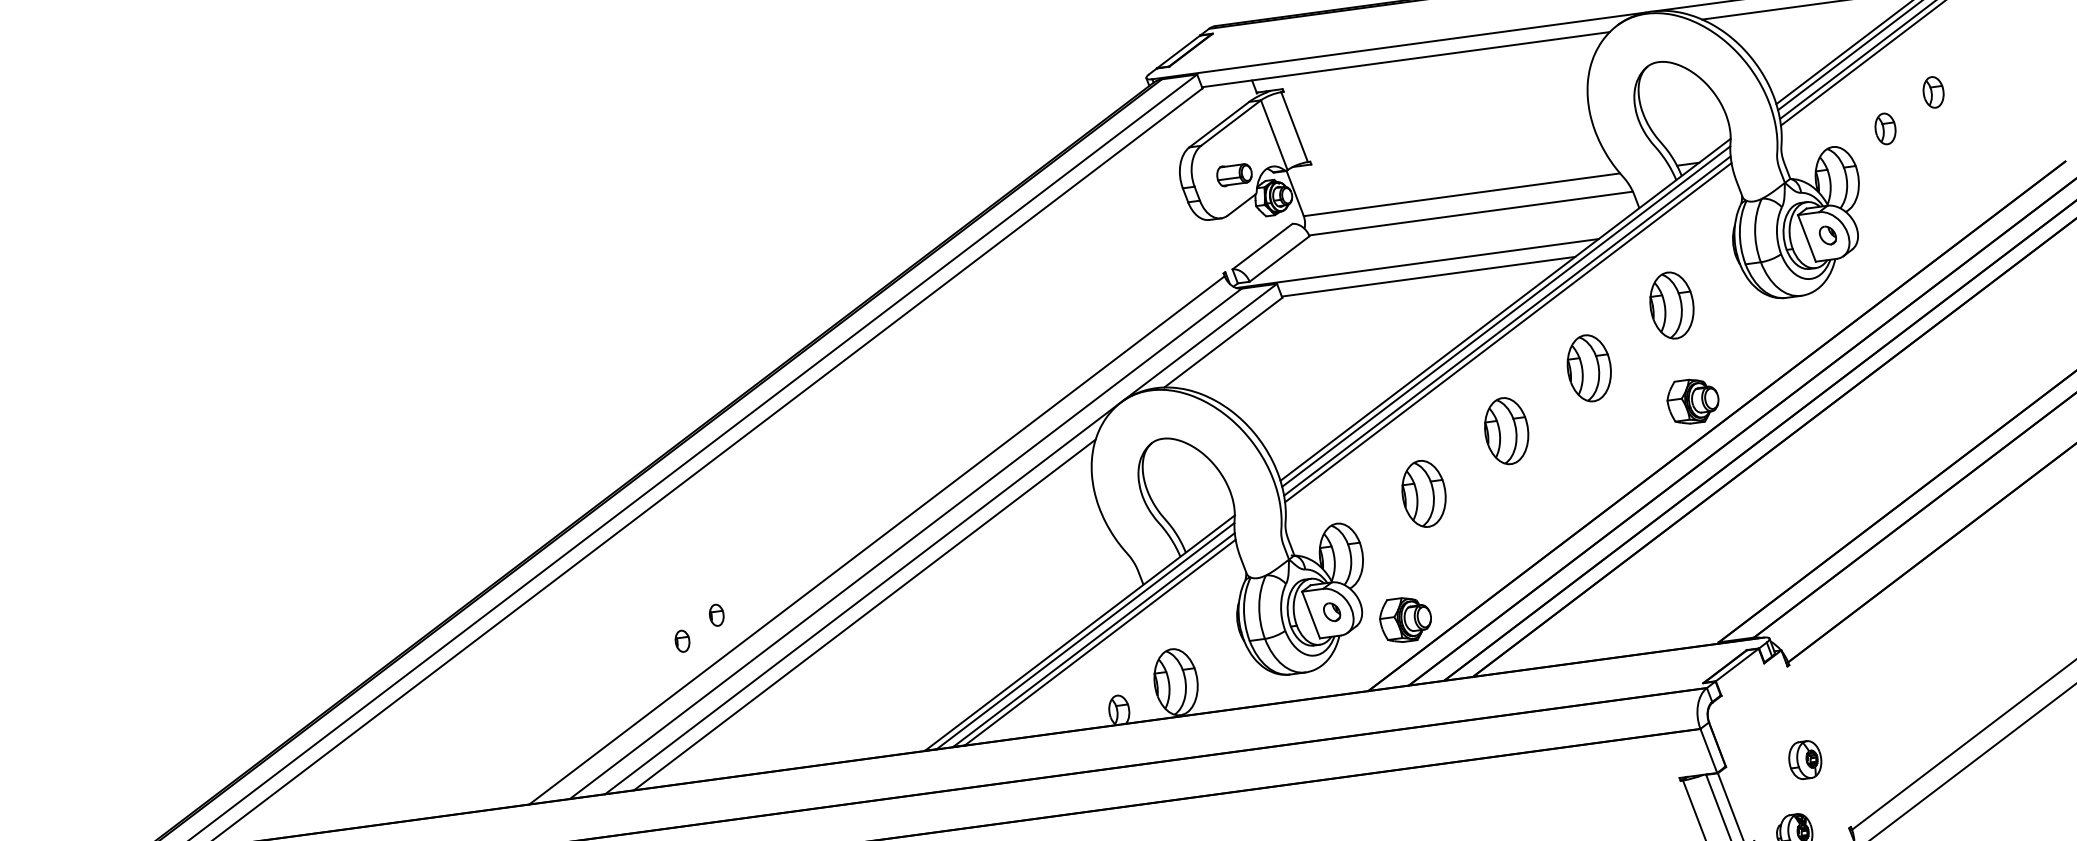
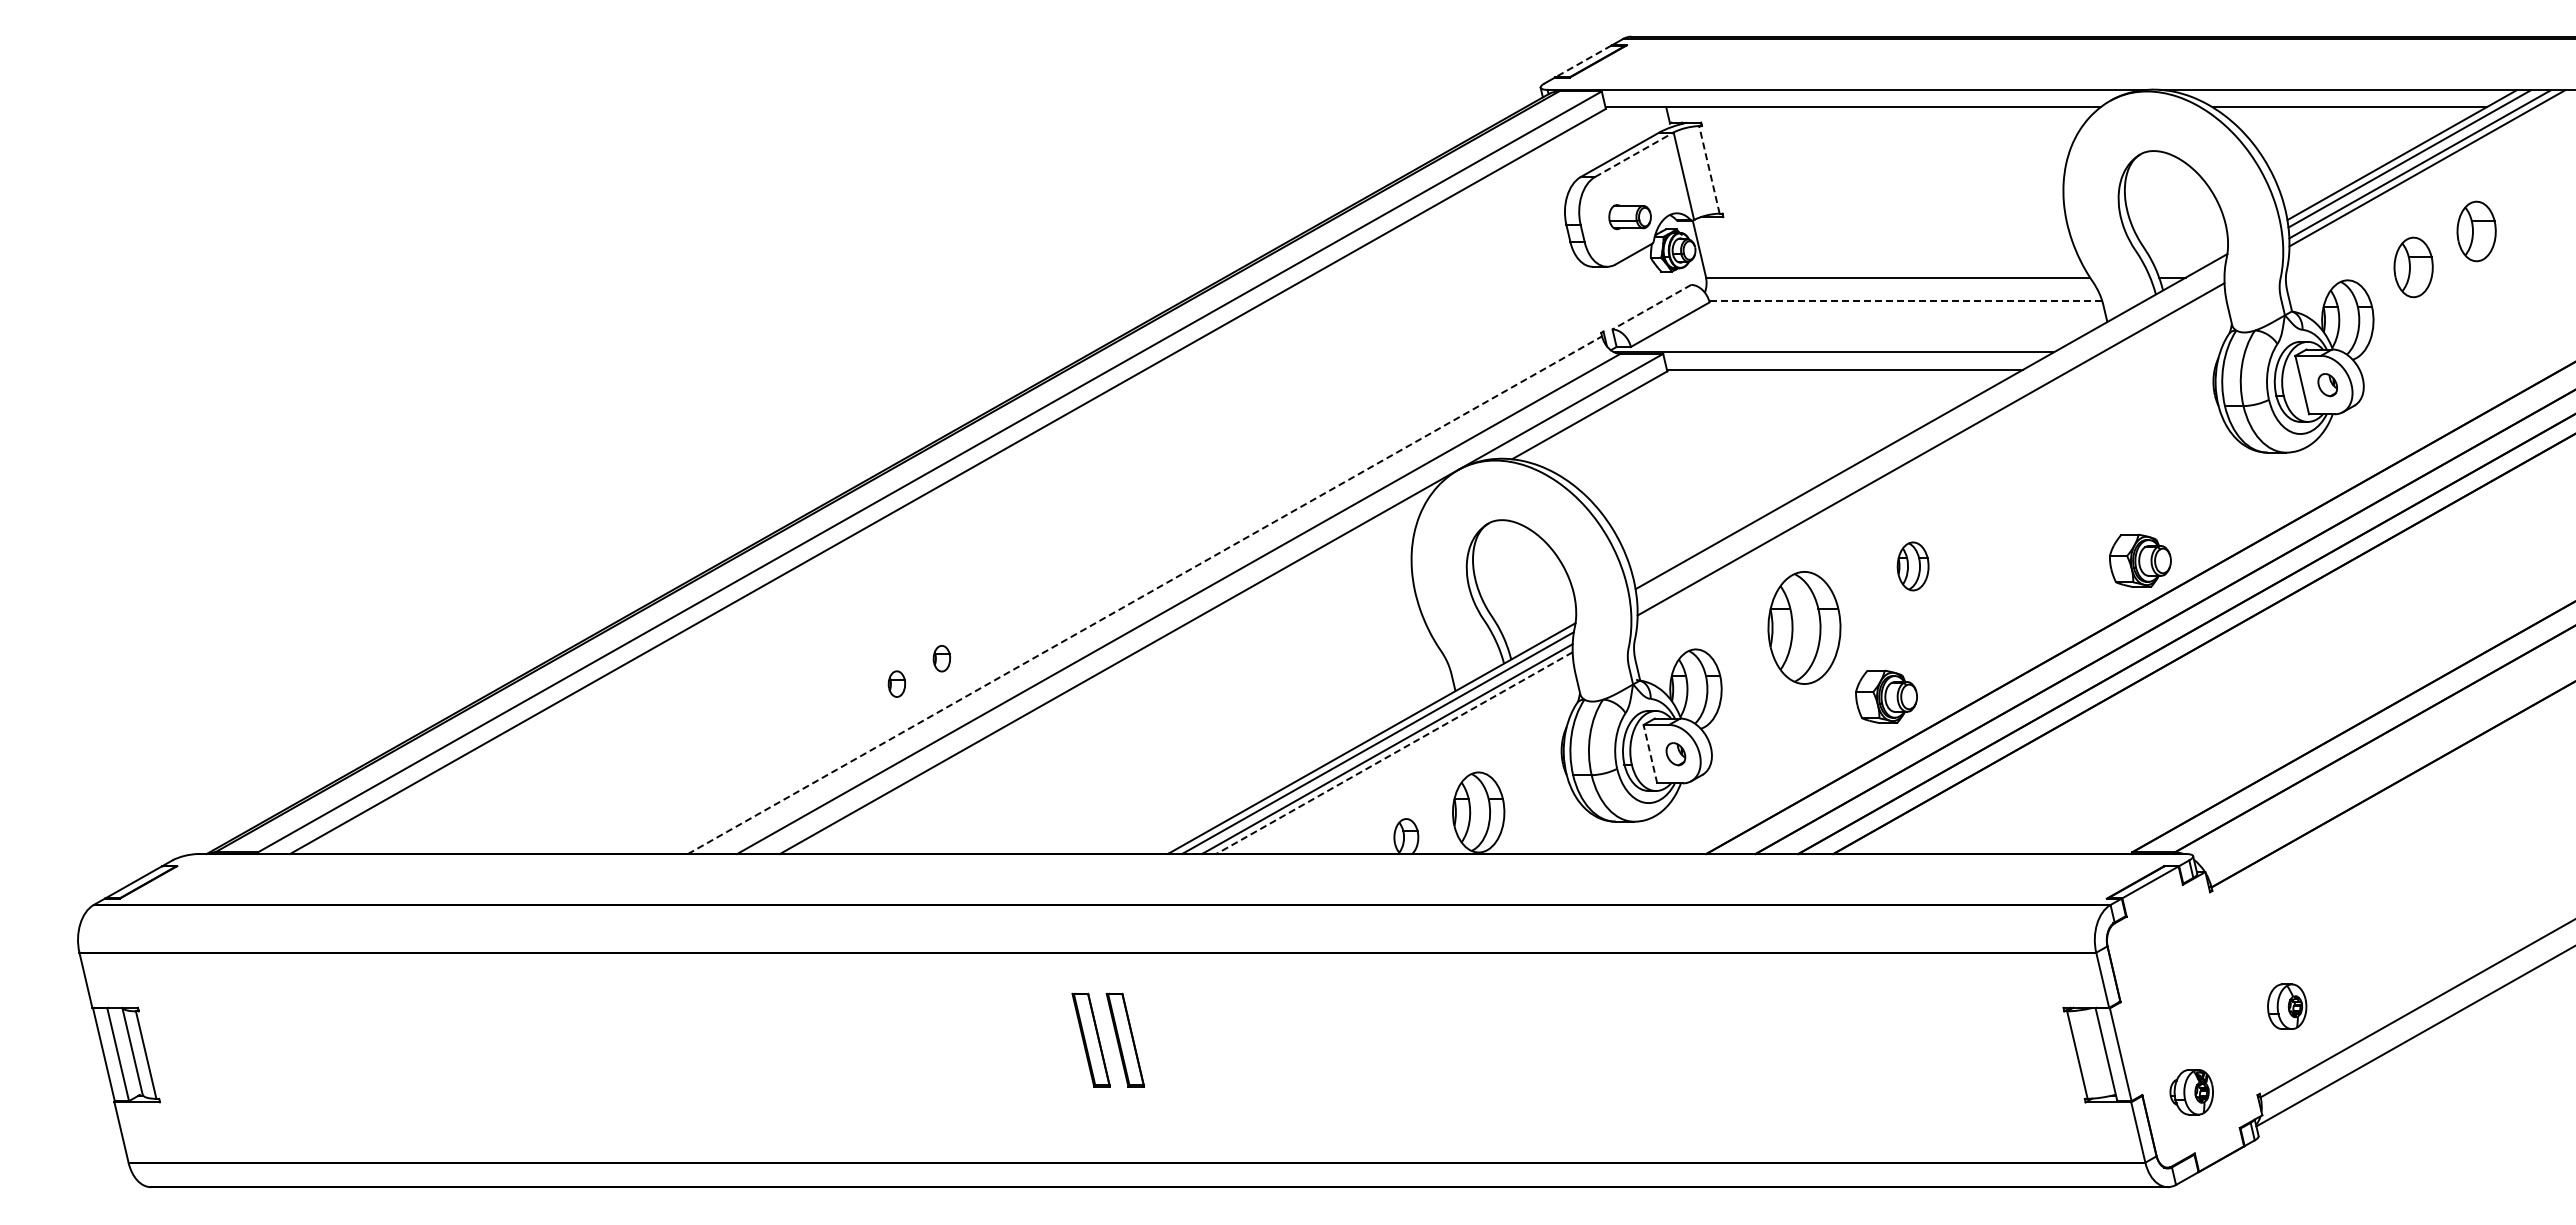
line: (1177, 51) -> (1582, 61), solid -> dashed
part: (1933, 92) -> (2476, 231), size x1.6
line: (1231, 122) -> (1634, 154), solid -> dashed
line: (1294, 126) -> (1709, 169), solid -> dashed
part: (1885, 128) -> (2413, 266), size x1.6
line: (1470, 213) -> (1905, 301), solid -> dashed
line: (1262, 246) -> (1651, 307), solid -> dashed
part: (1671, 305) -> (2130, 443), removed
line: (1505, 316) -> (1930, 429), removed
line: (1506, 326) -> (1930, 441), removed
part: (1588, 368) -> (2021, 504), removed
part: (1506, 431) -> (1912, 566), size x0.6
part: (1423, 493) -> (1804, 627), size x1.4
line: (877, 539) -> (1145, 594), solid -> dashed
line: (1311, 614) -> (1650, 753), solid -> dashed
line: (864, 615) -> (1117, 682), removed
part: (1405, 619) -> (1886, 696), moved
line: (1100, 643) -> (1394, 753), solid -> dashed
part: (1805, 759) -> (2287, 1006), moved

